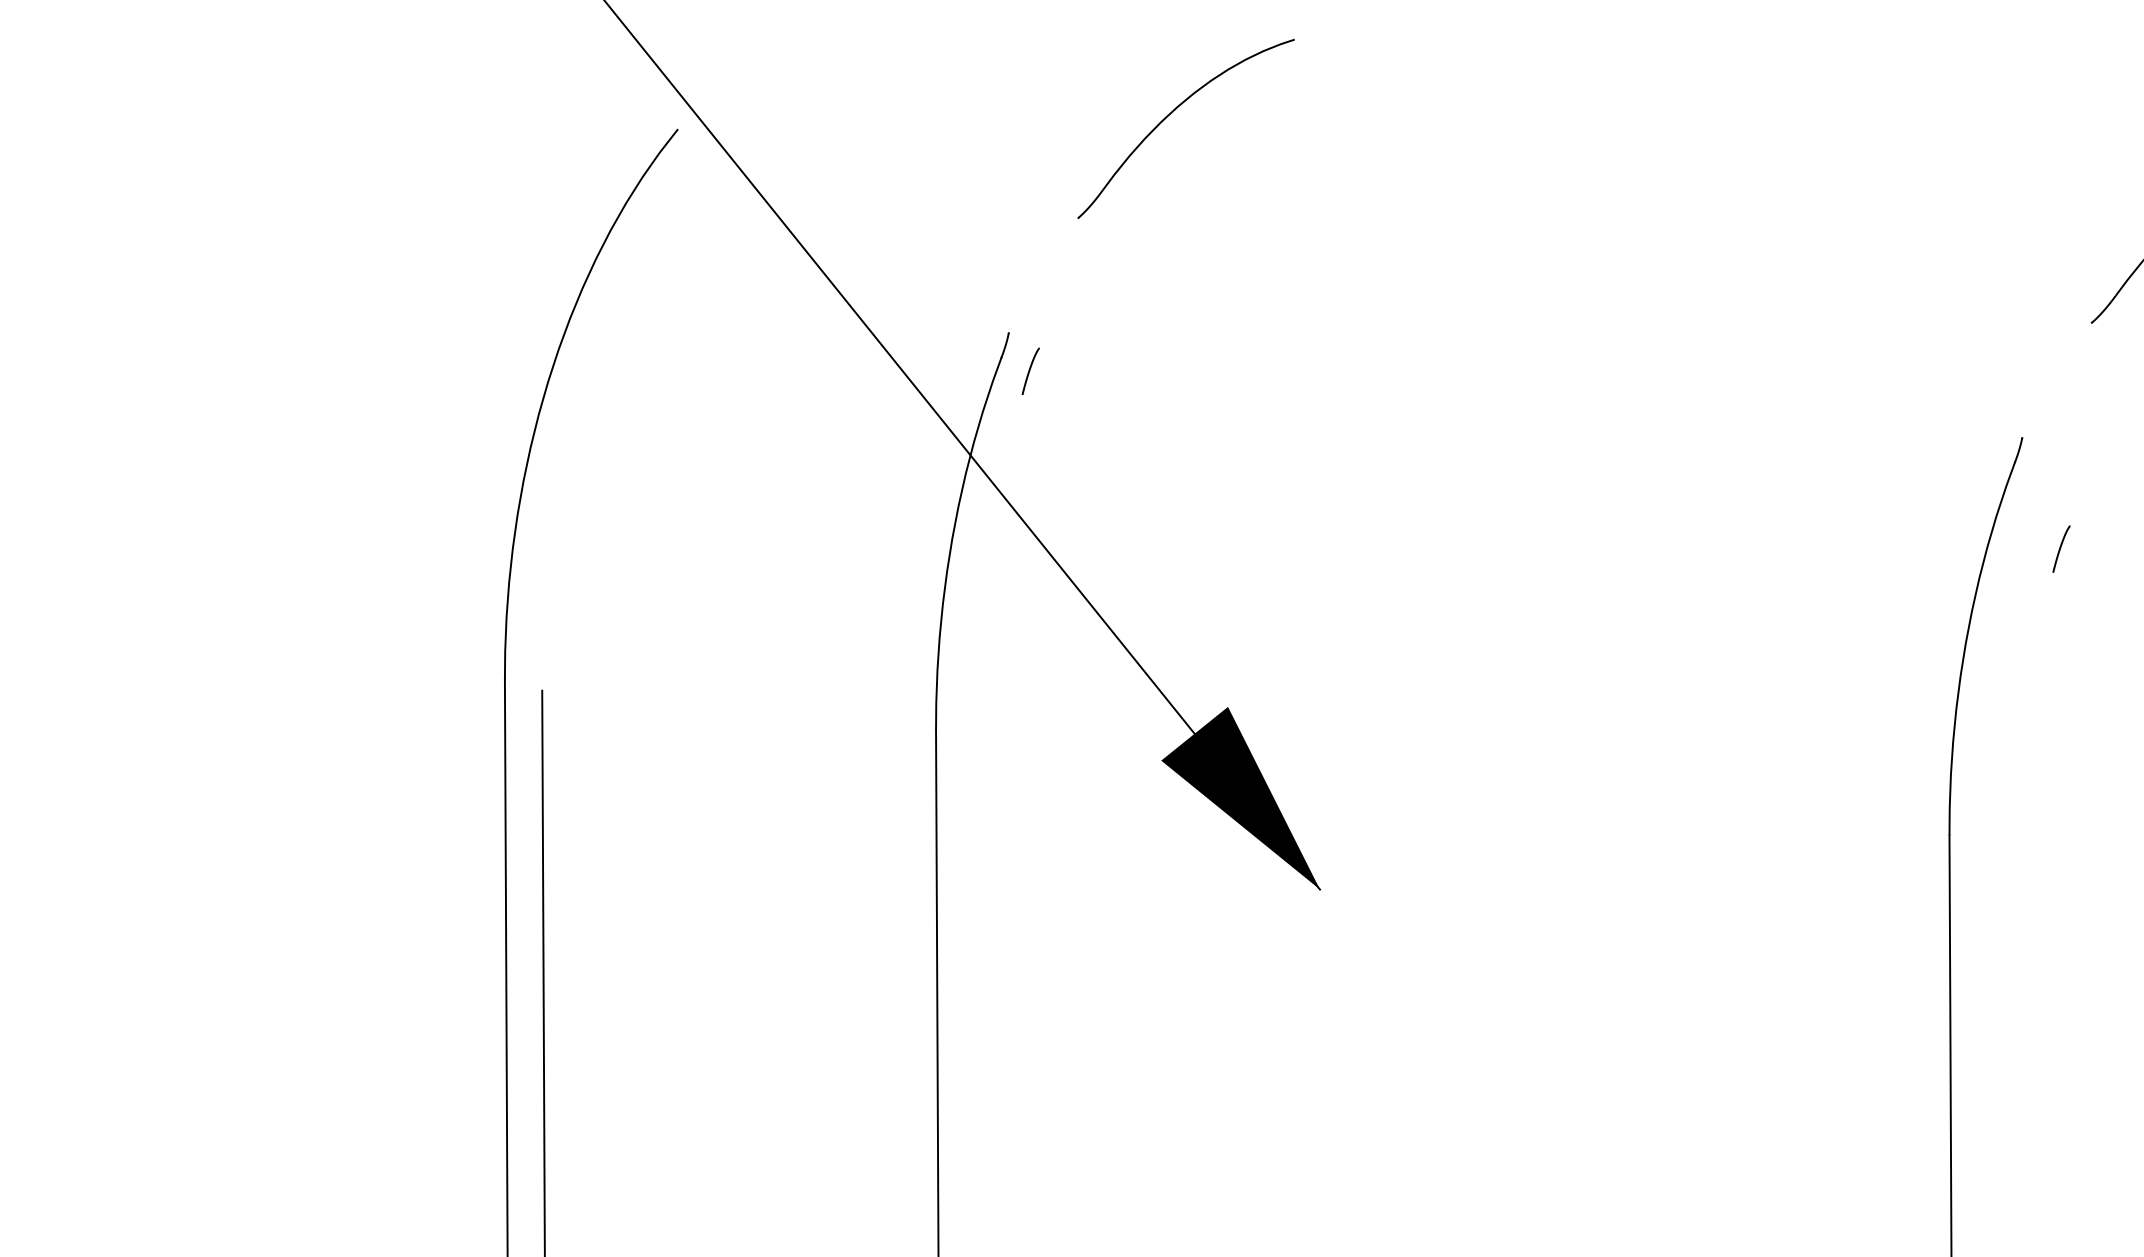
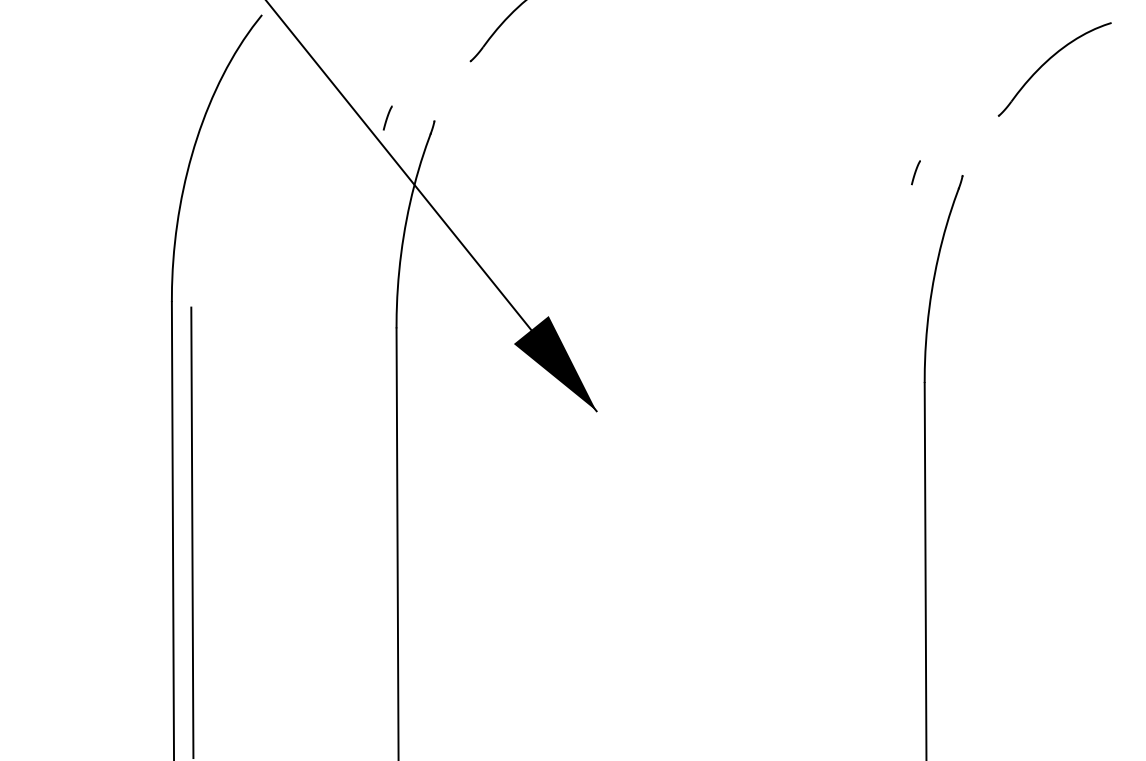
line: (1029, 370) -> (387, 117), moved
line: (2060, 548) -> (915, 172), moved

